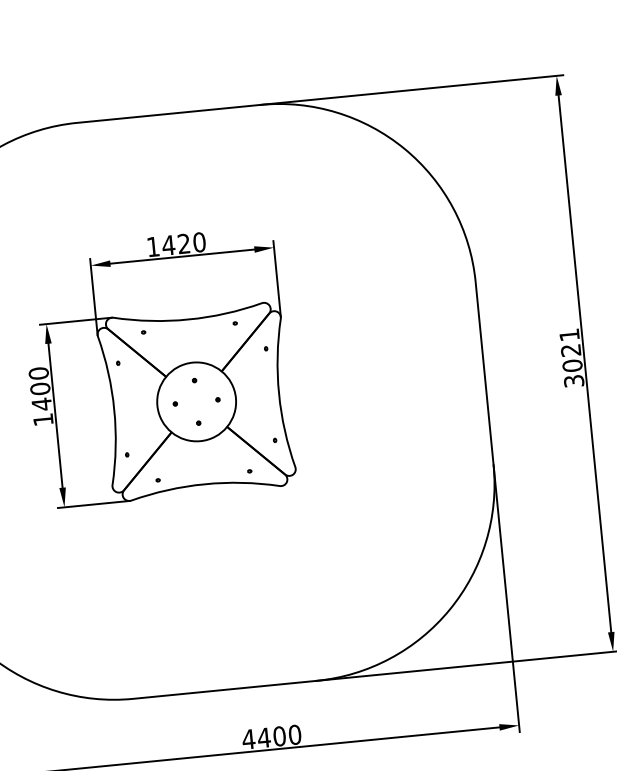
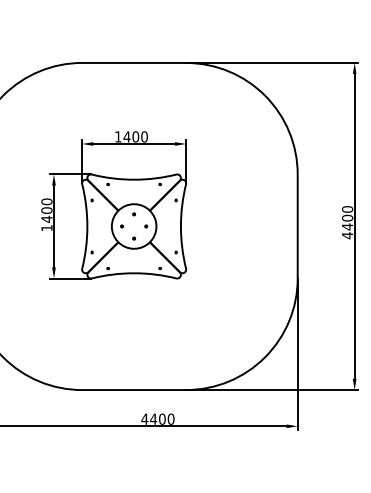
text: (183, 243) -> (135, 136), 1420 -> 1400
text: (571, 358) -> (347, 222), 3021 -> 4400

